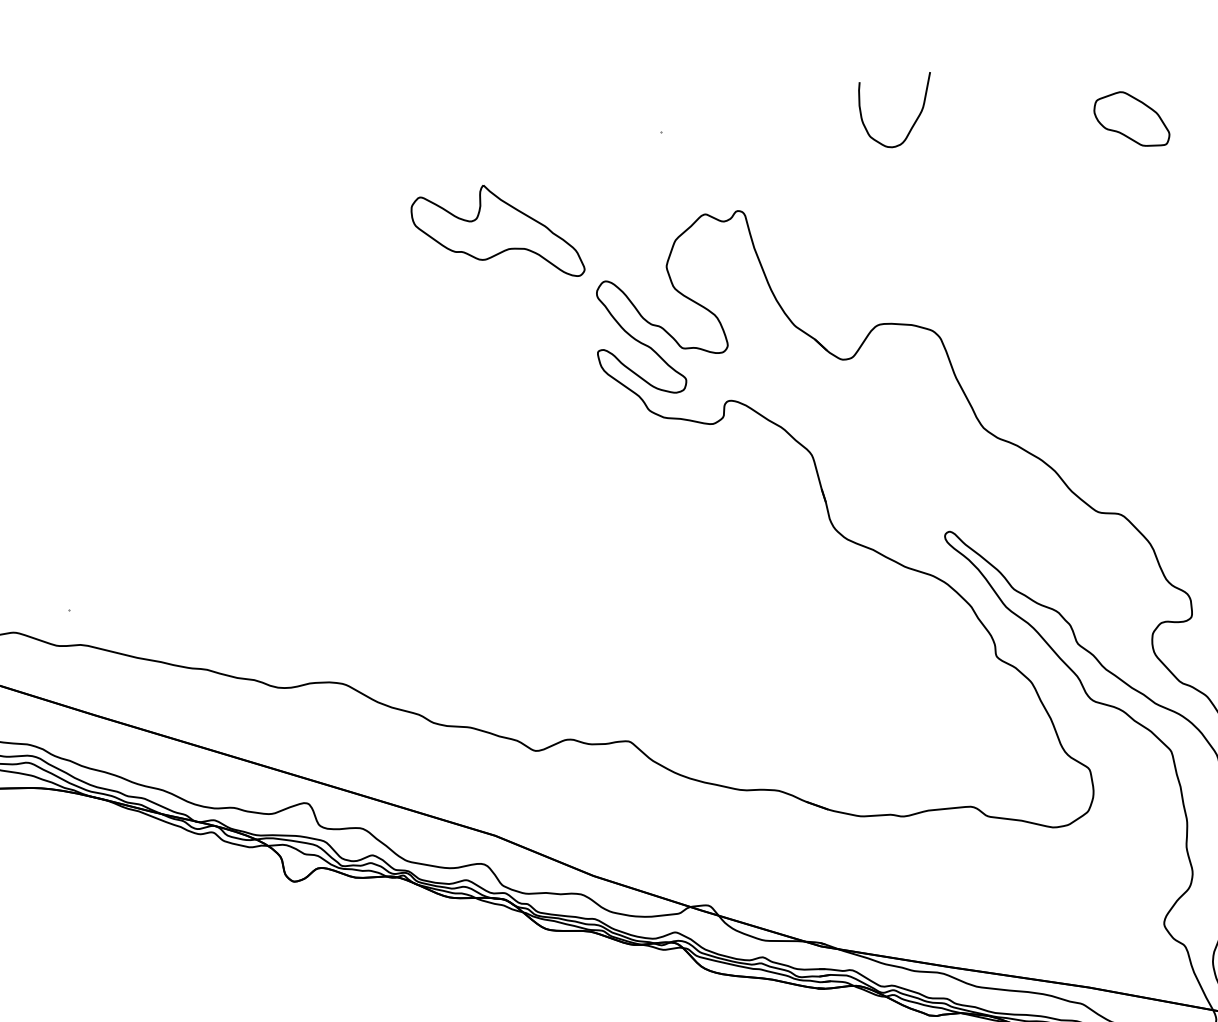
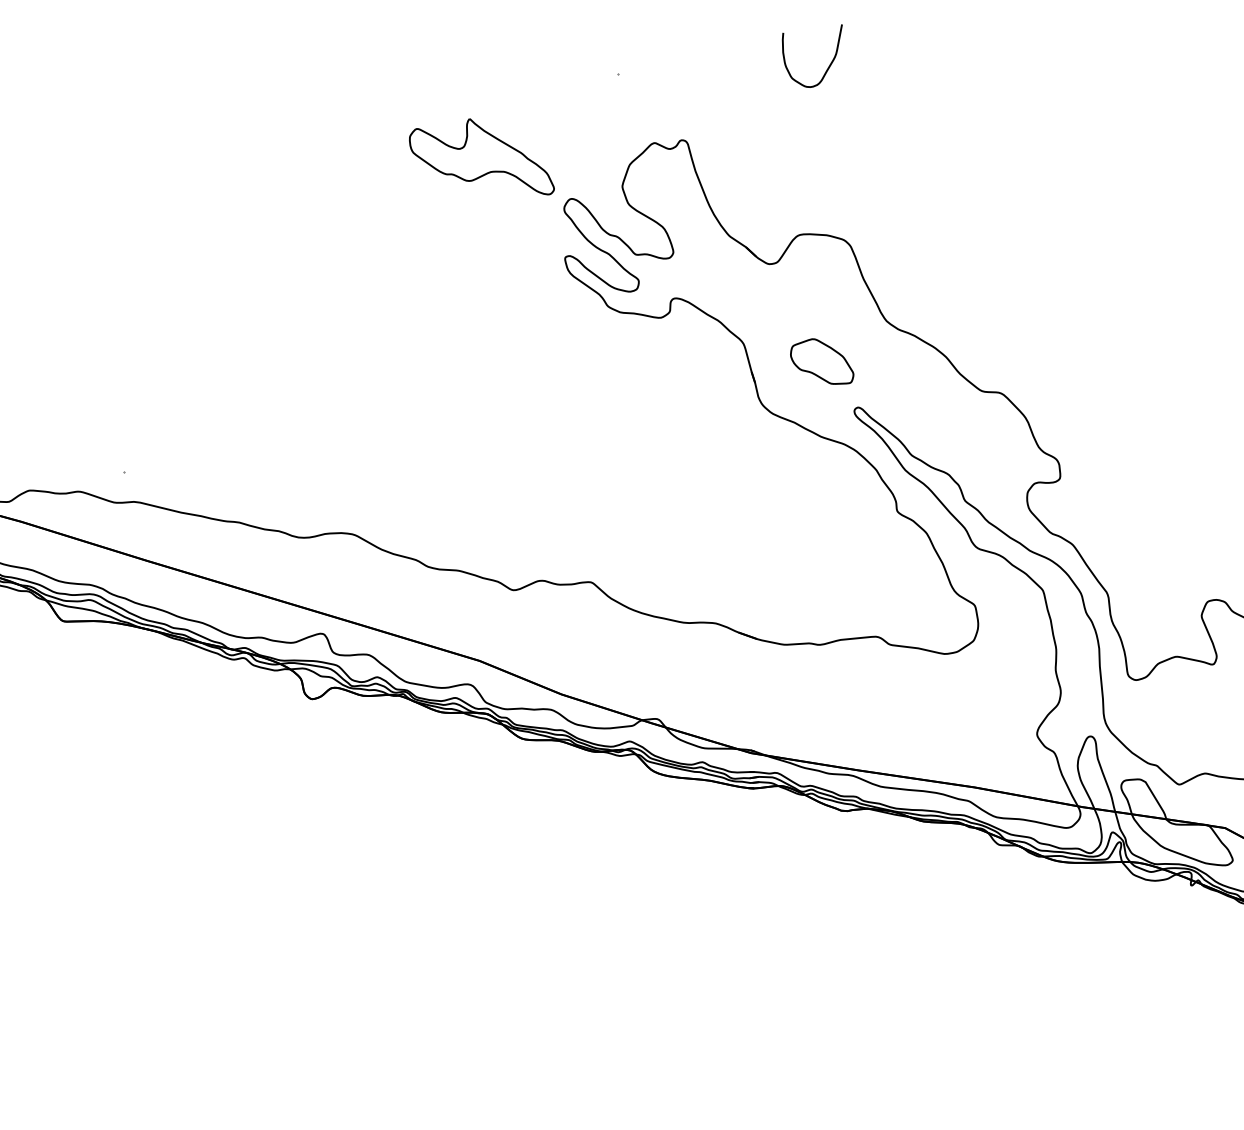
part: (1132, 118) -> (822, 361), moved

